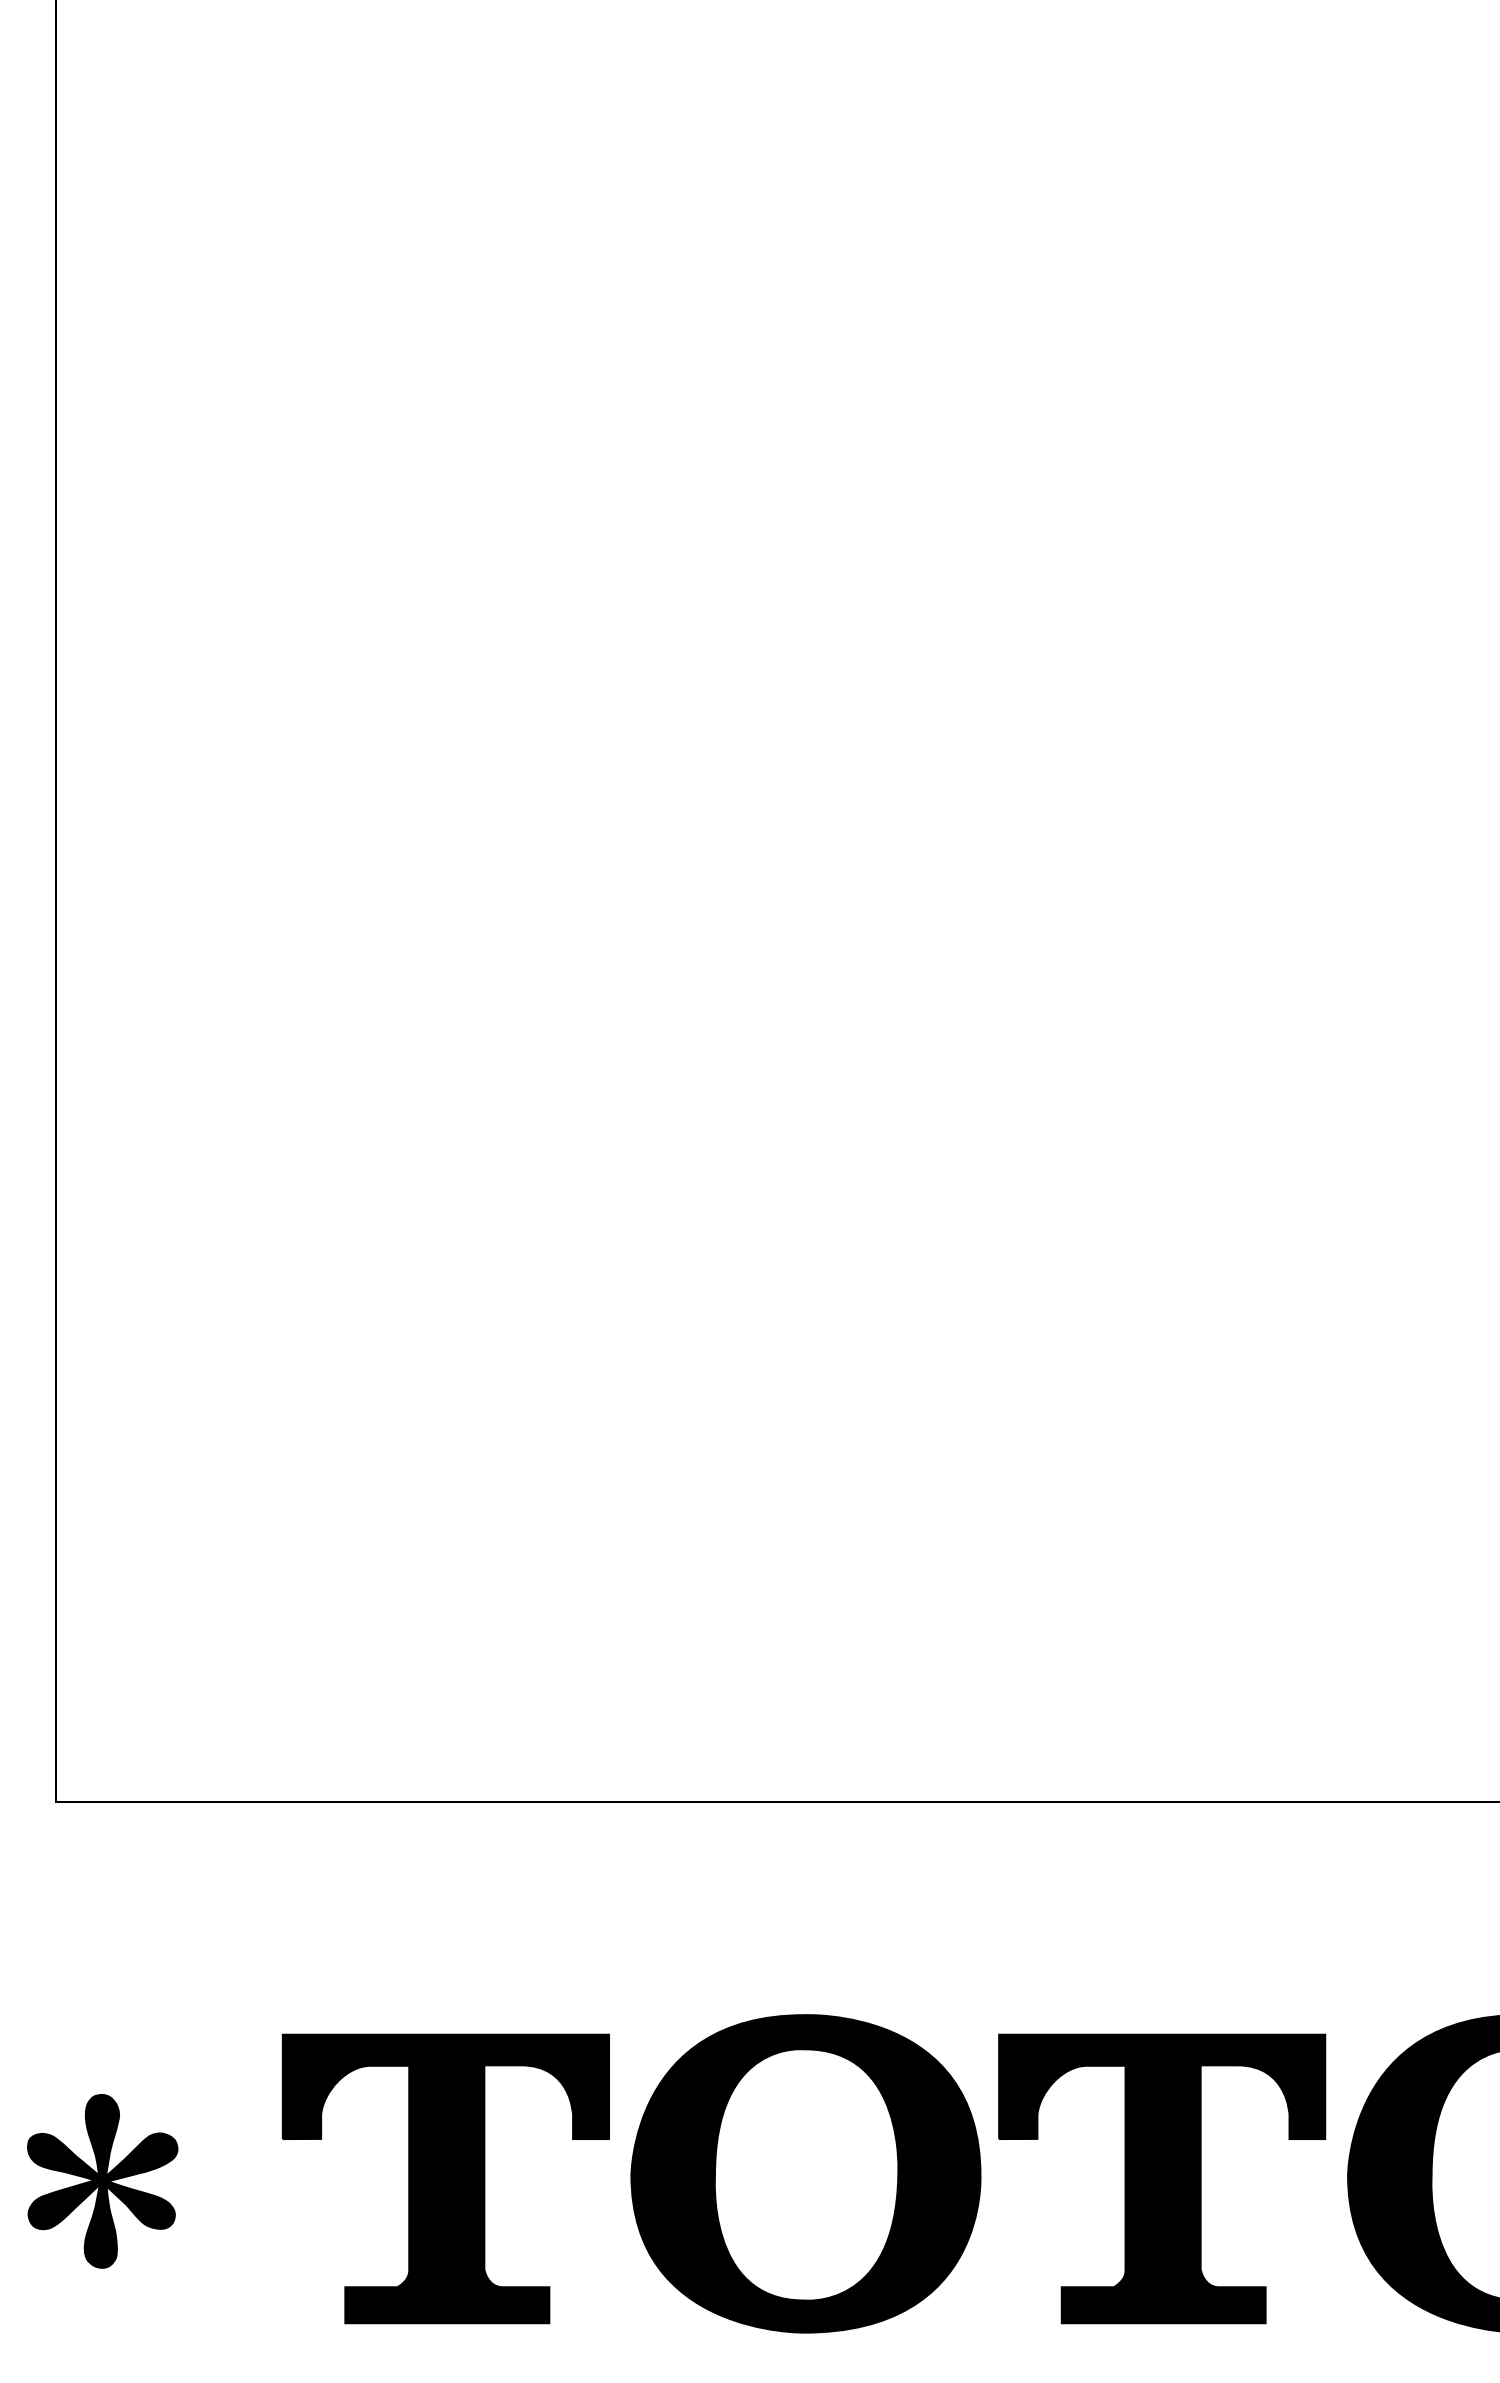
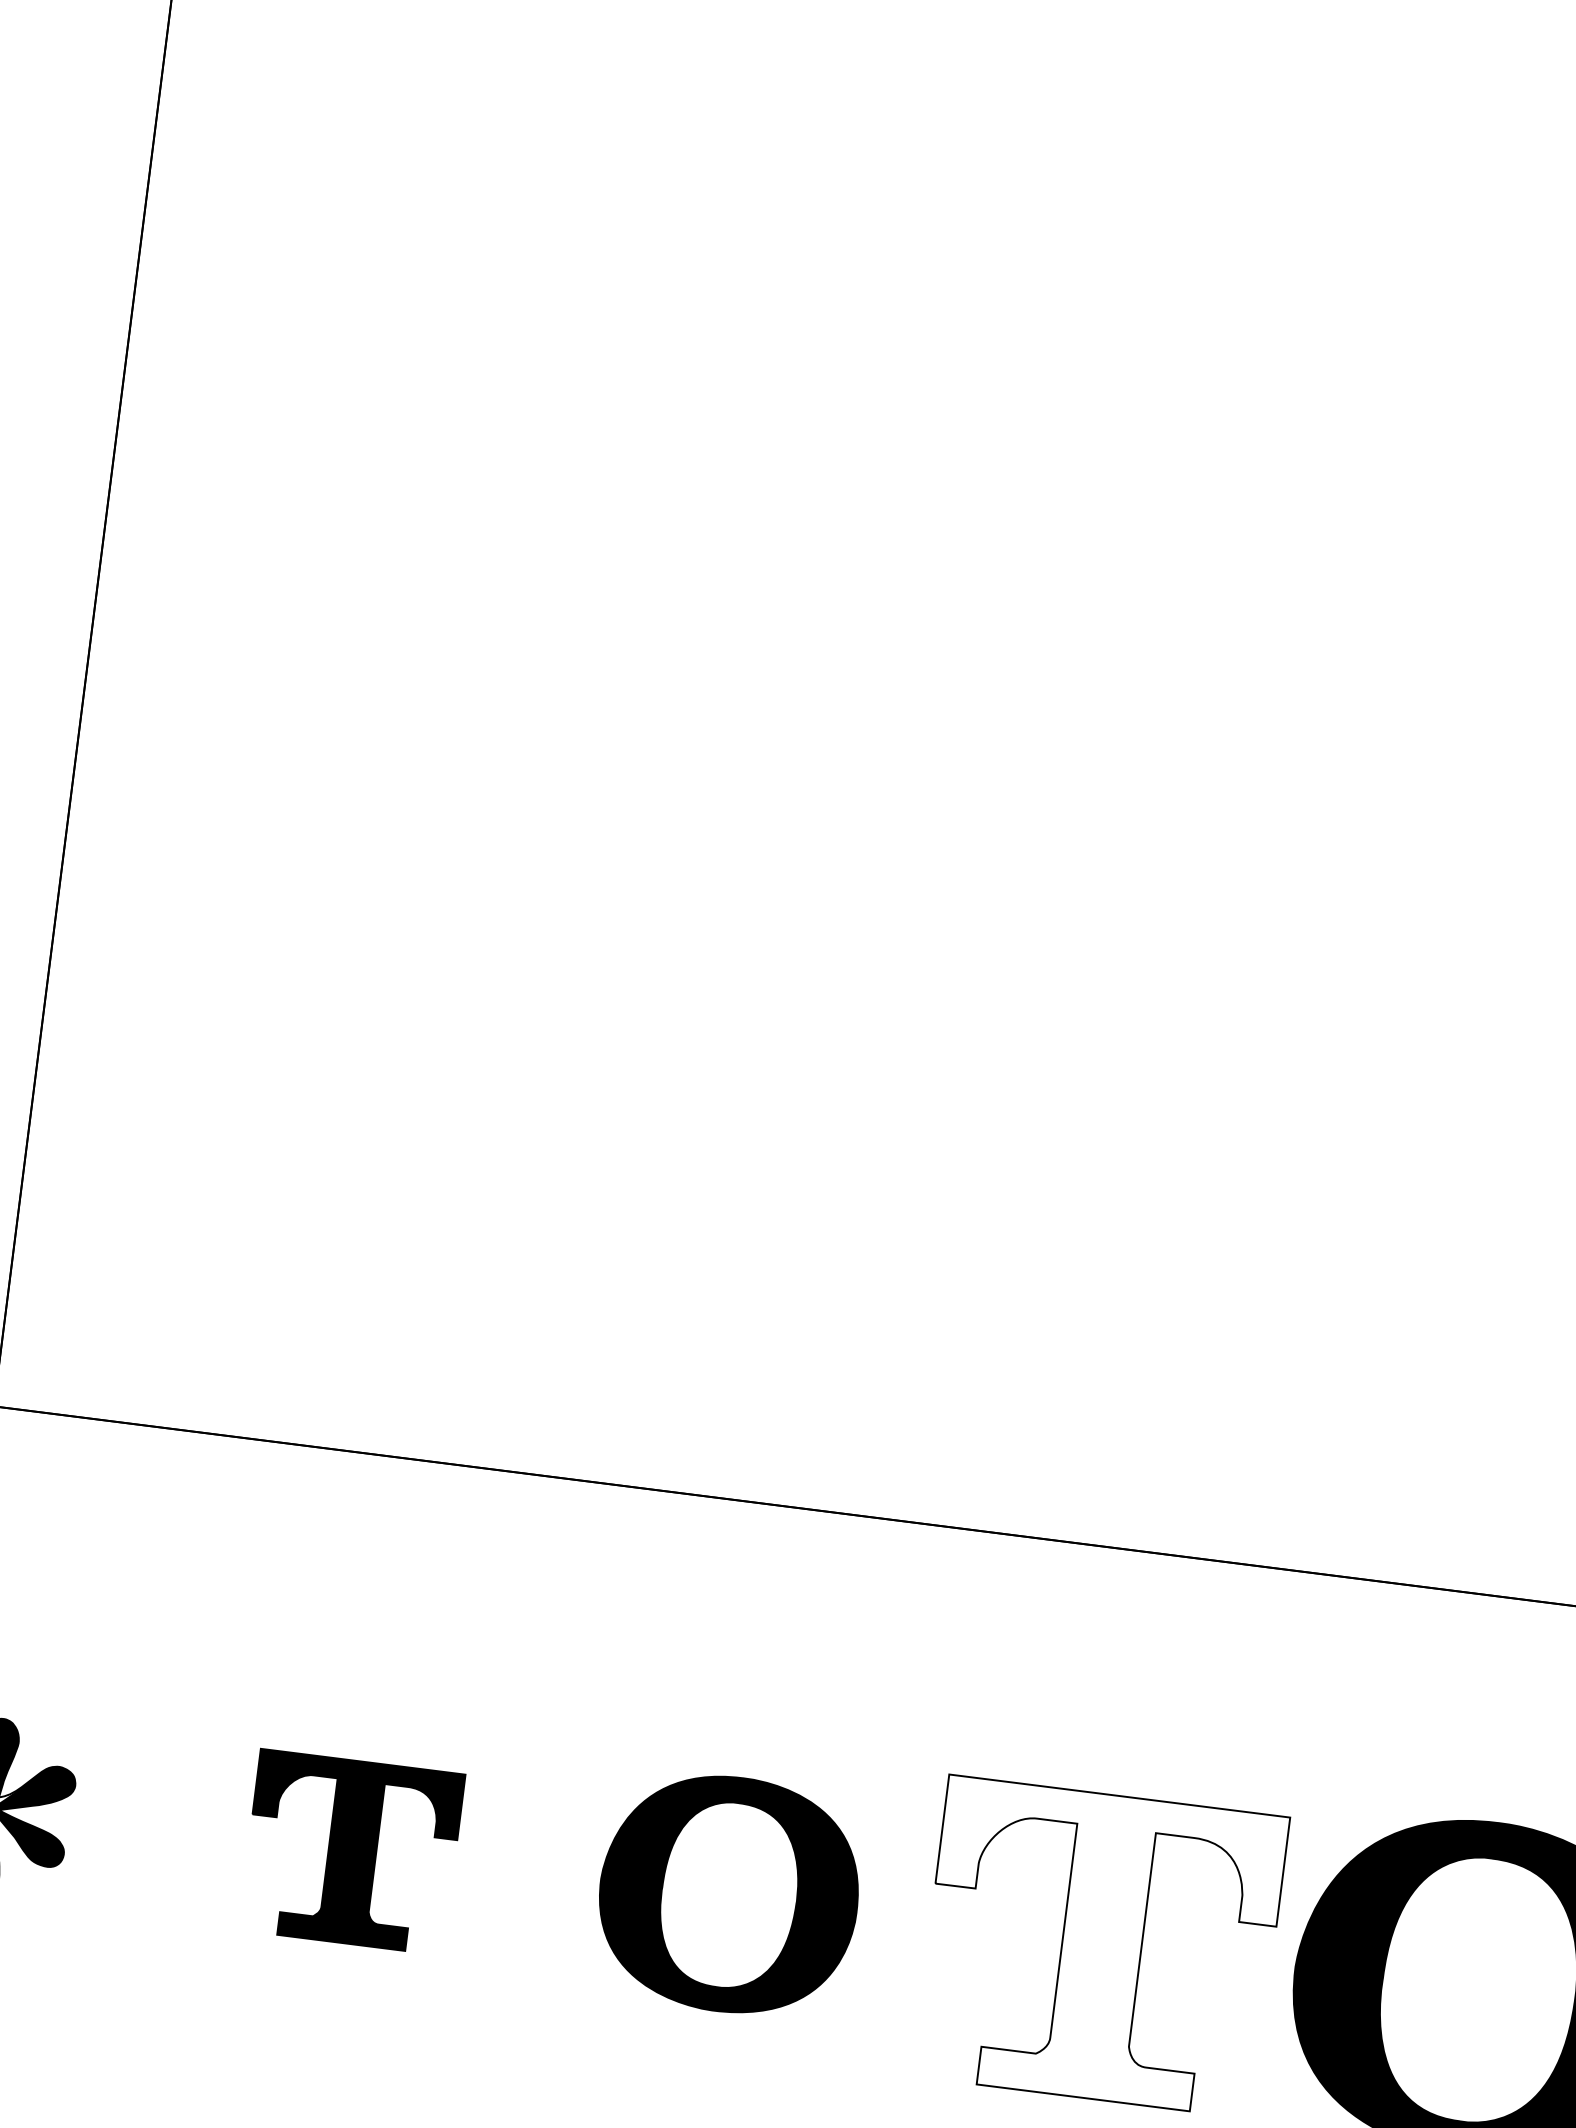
part: (805, 2173) -> (728, 1894), size x0.7
part: (445, 2178) -> (351, 1851), size x0.6
fill: (1162, 2178) -> (1101, 1946), removed

